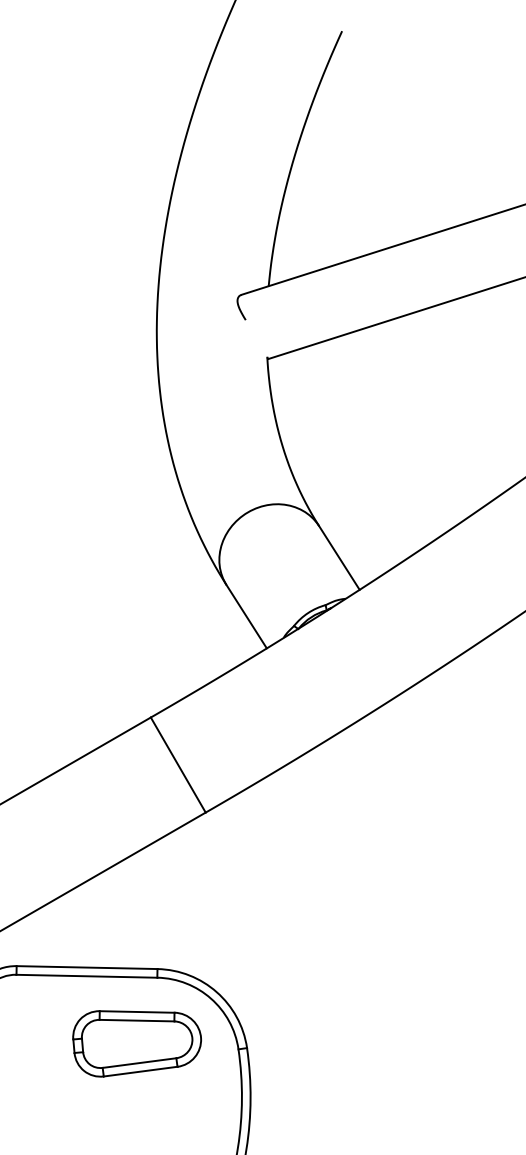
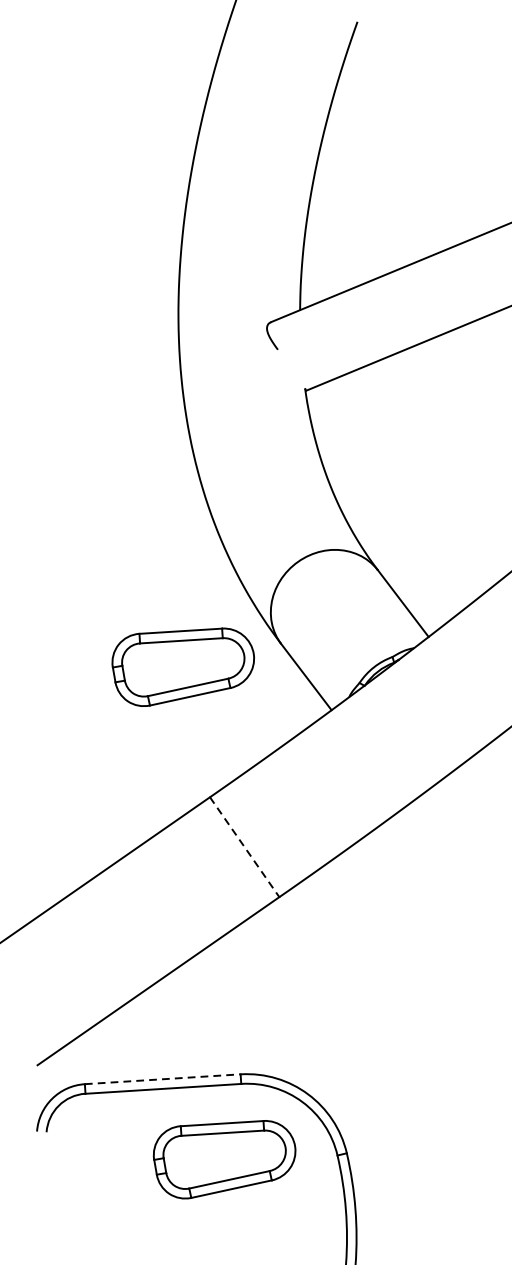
part: (136, 597) -> (183, 666), added
line: (178, 765) -> (244, 847), solid -> dashed
line: (87, 967) -> (163, 1079), solid -> dashed

